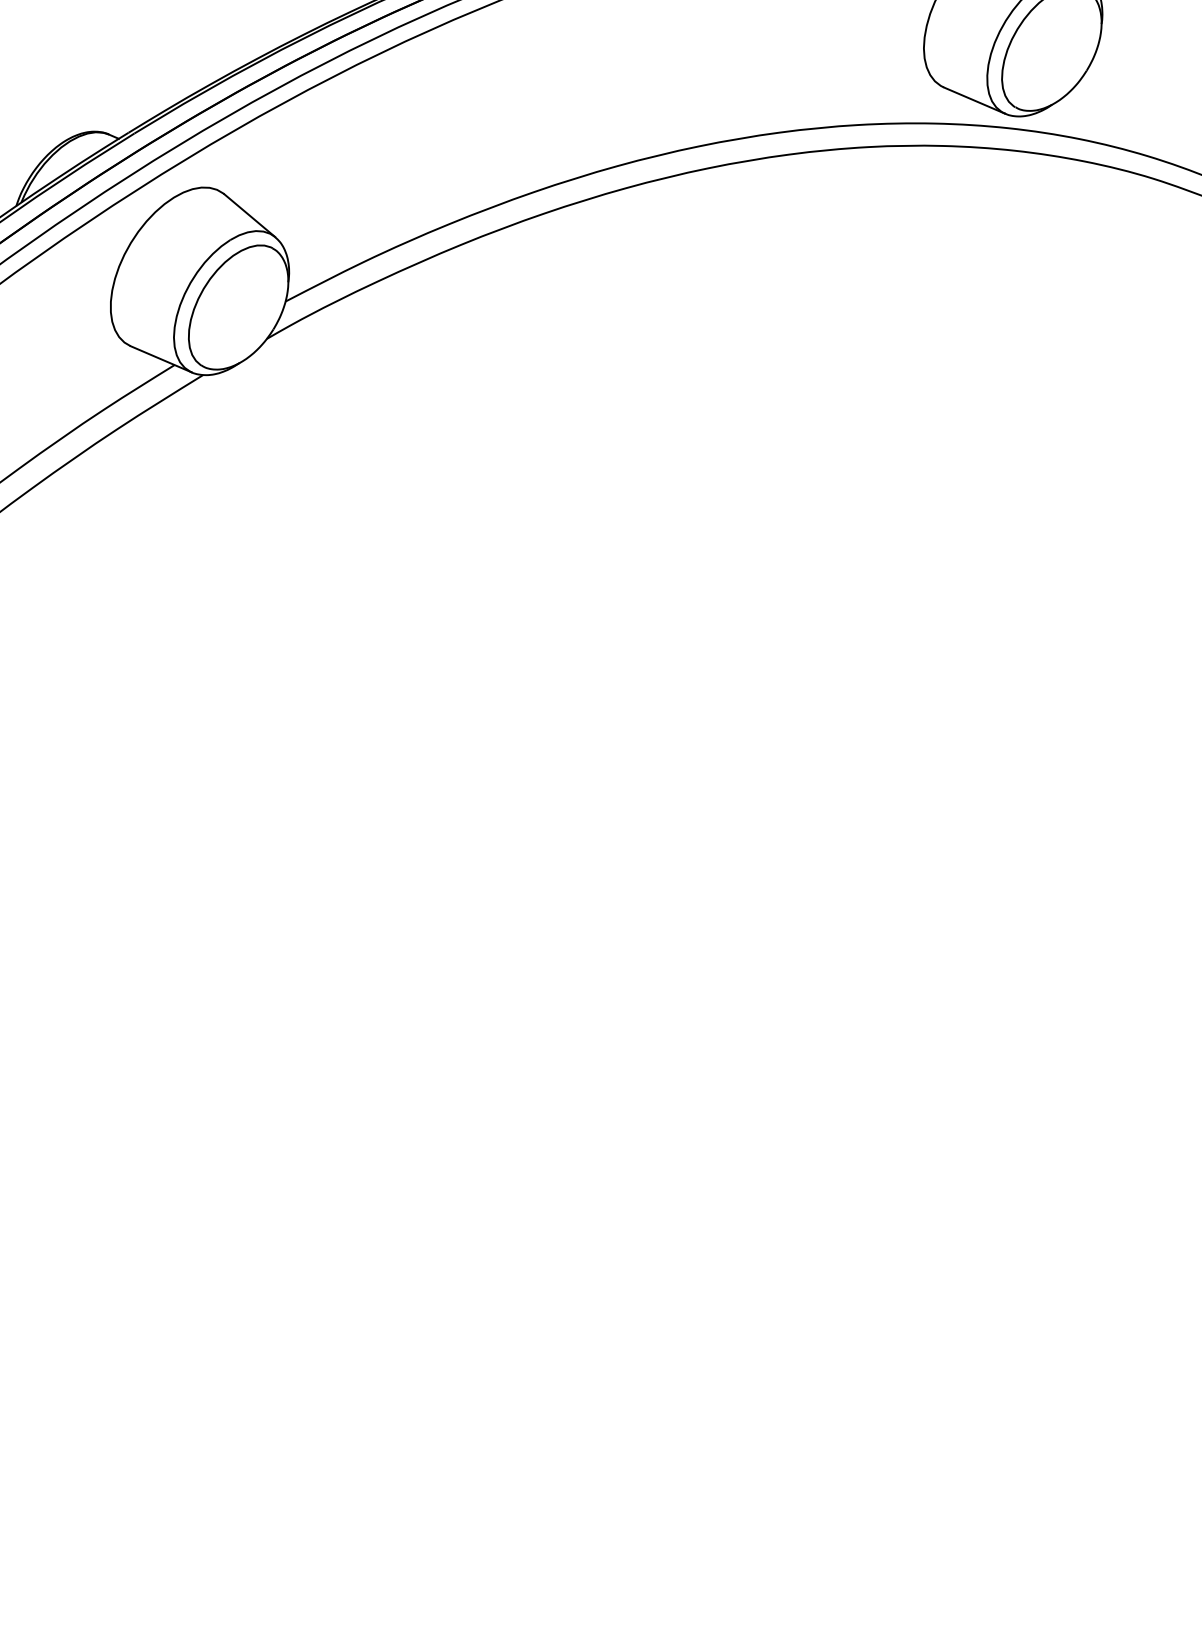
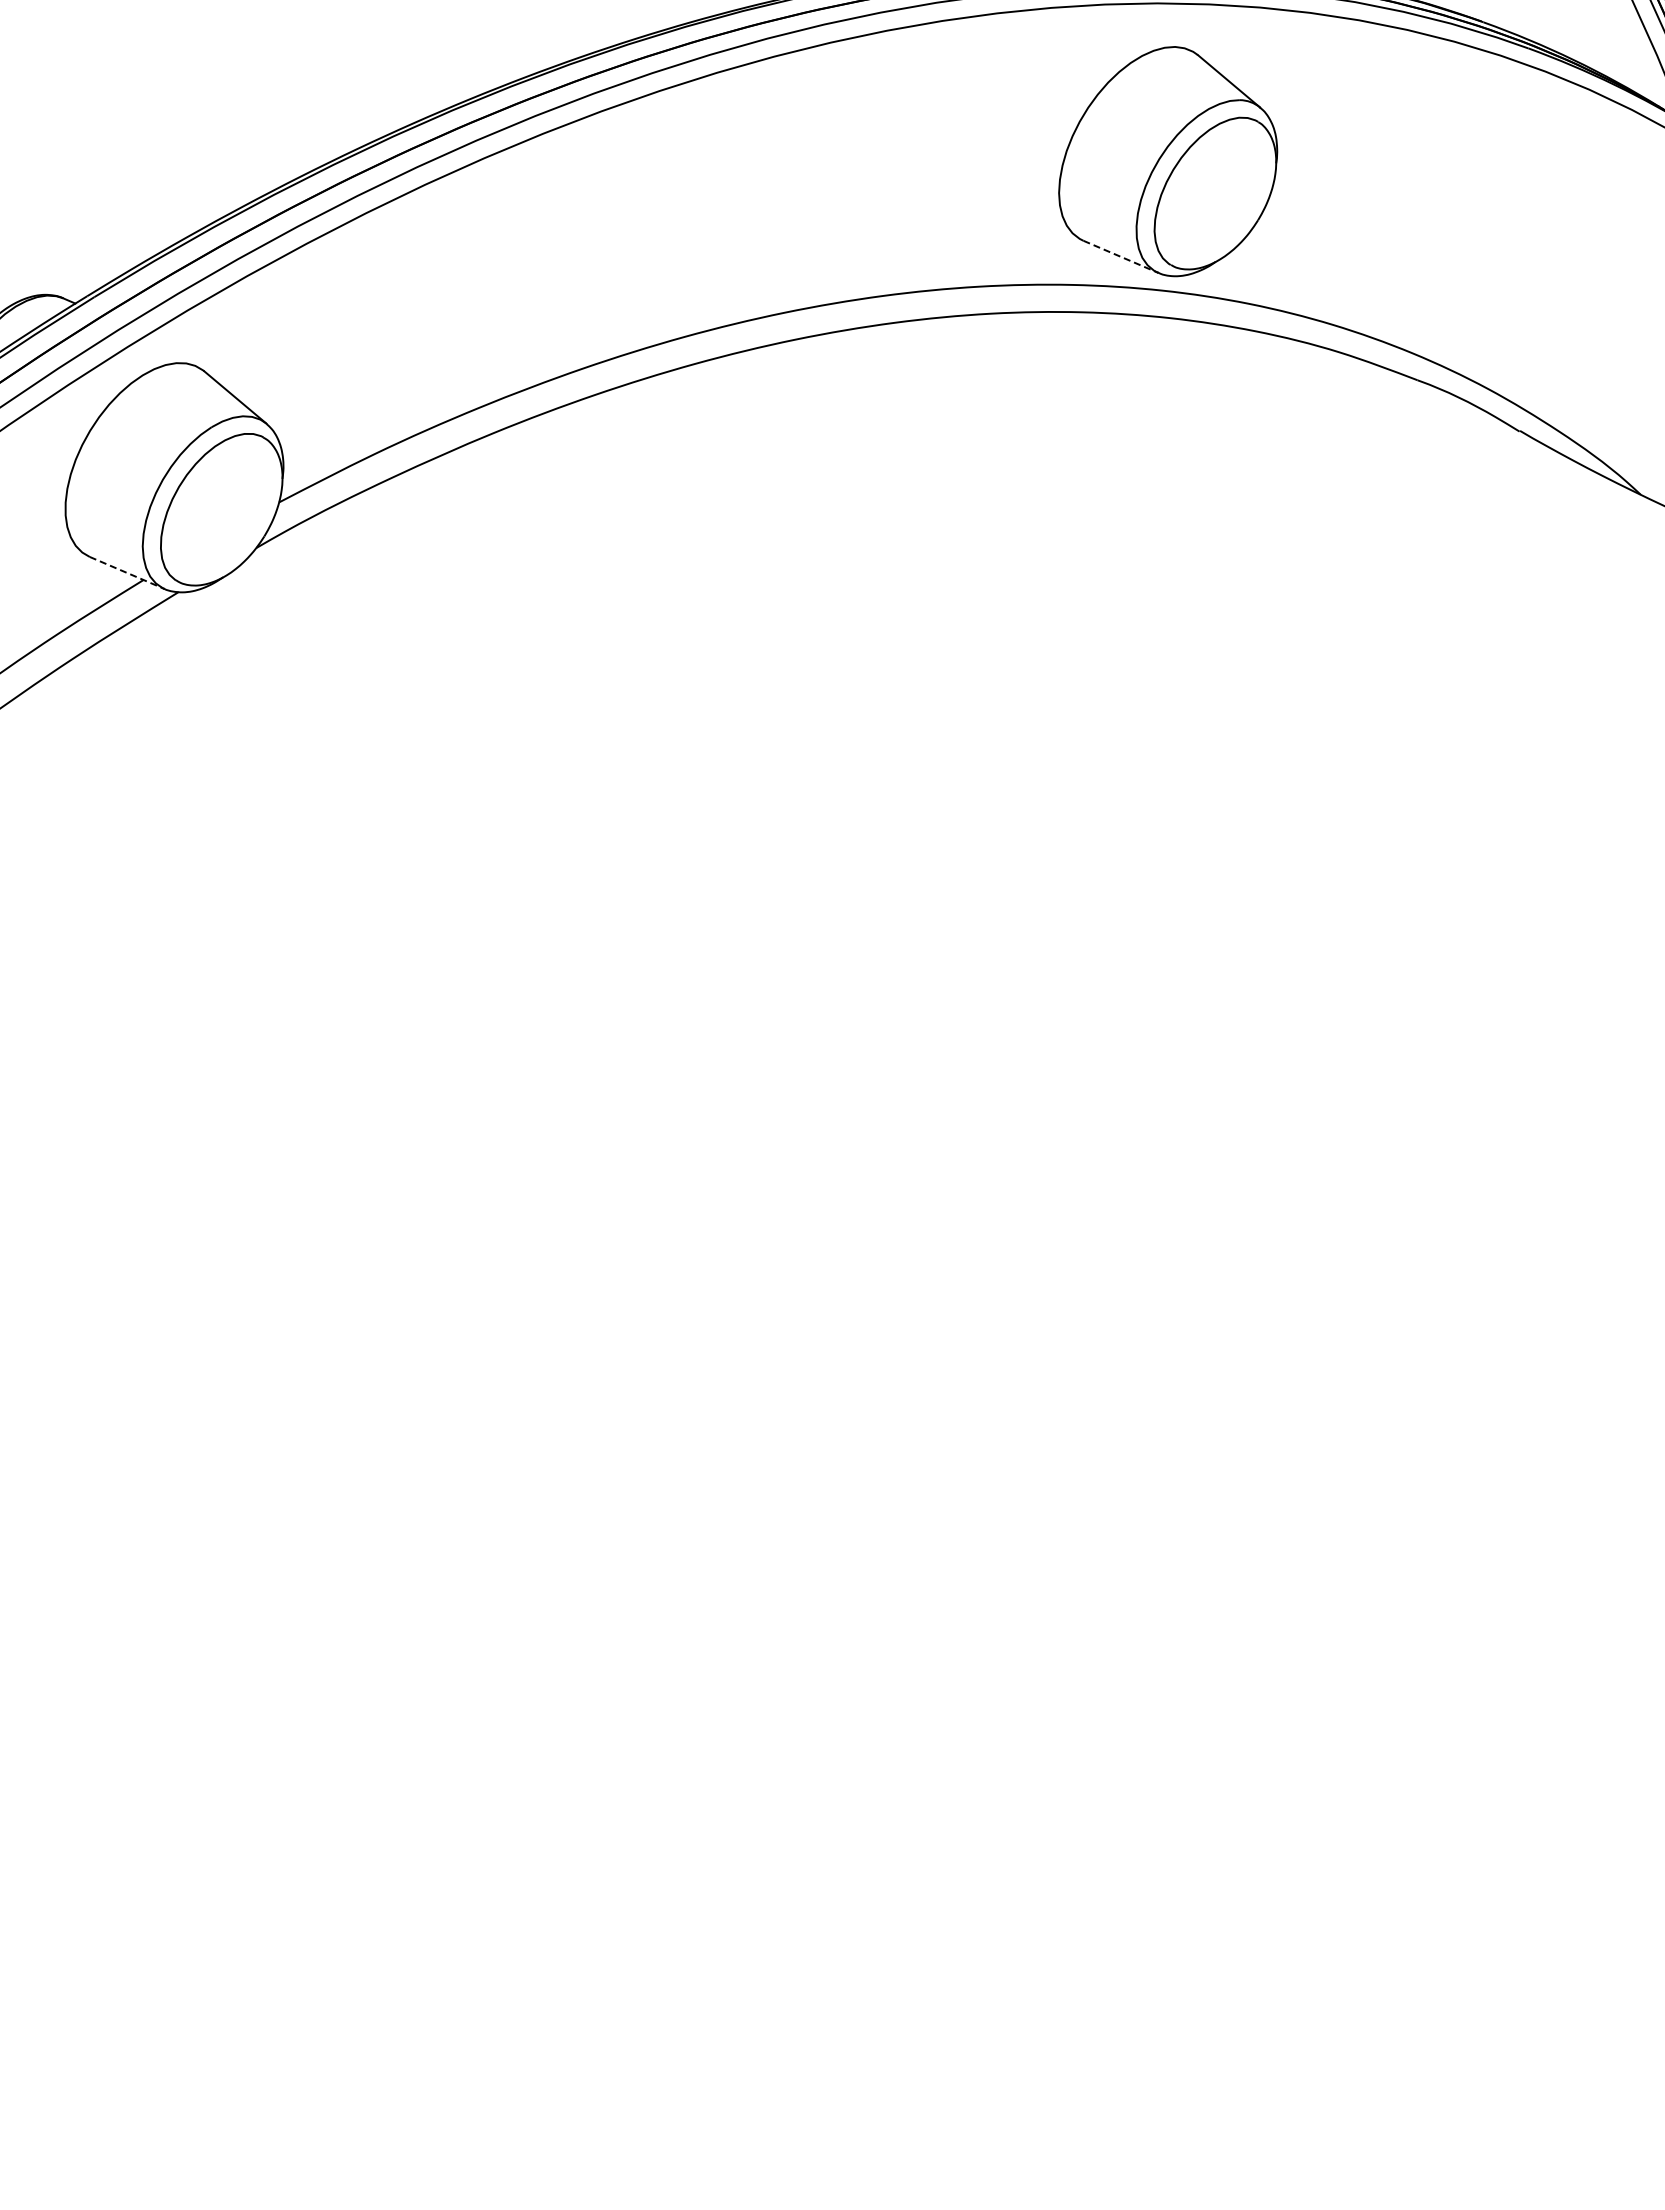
line: (974, 100) -> (1120, 256), solid -> dashed
line: (161, 358) -> (127, 572), solid -> dashed

